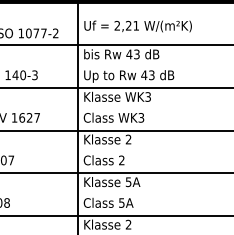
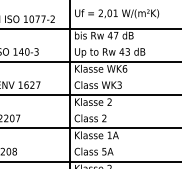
text: (128, 25) -> (109, 13), 2,21 -> 2,01
text: (136, 54) -> (115, 35), 43 -> 47
text: (148, 96) -> (125, 68), WK3 -> WK6
text: (128, 182) -> (109, 135), 5A -> 1A

